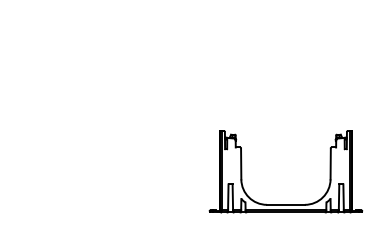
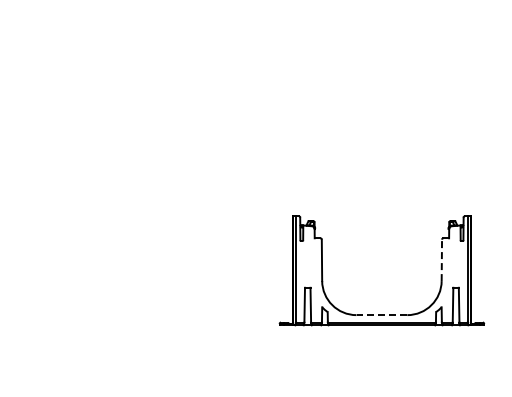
line: (330, 164) -> (441, 260), solid -> dashed
line: (285, 205) -> (381, 315), solid -> dashed

